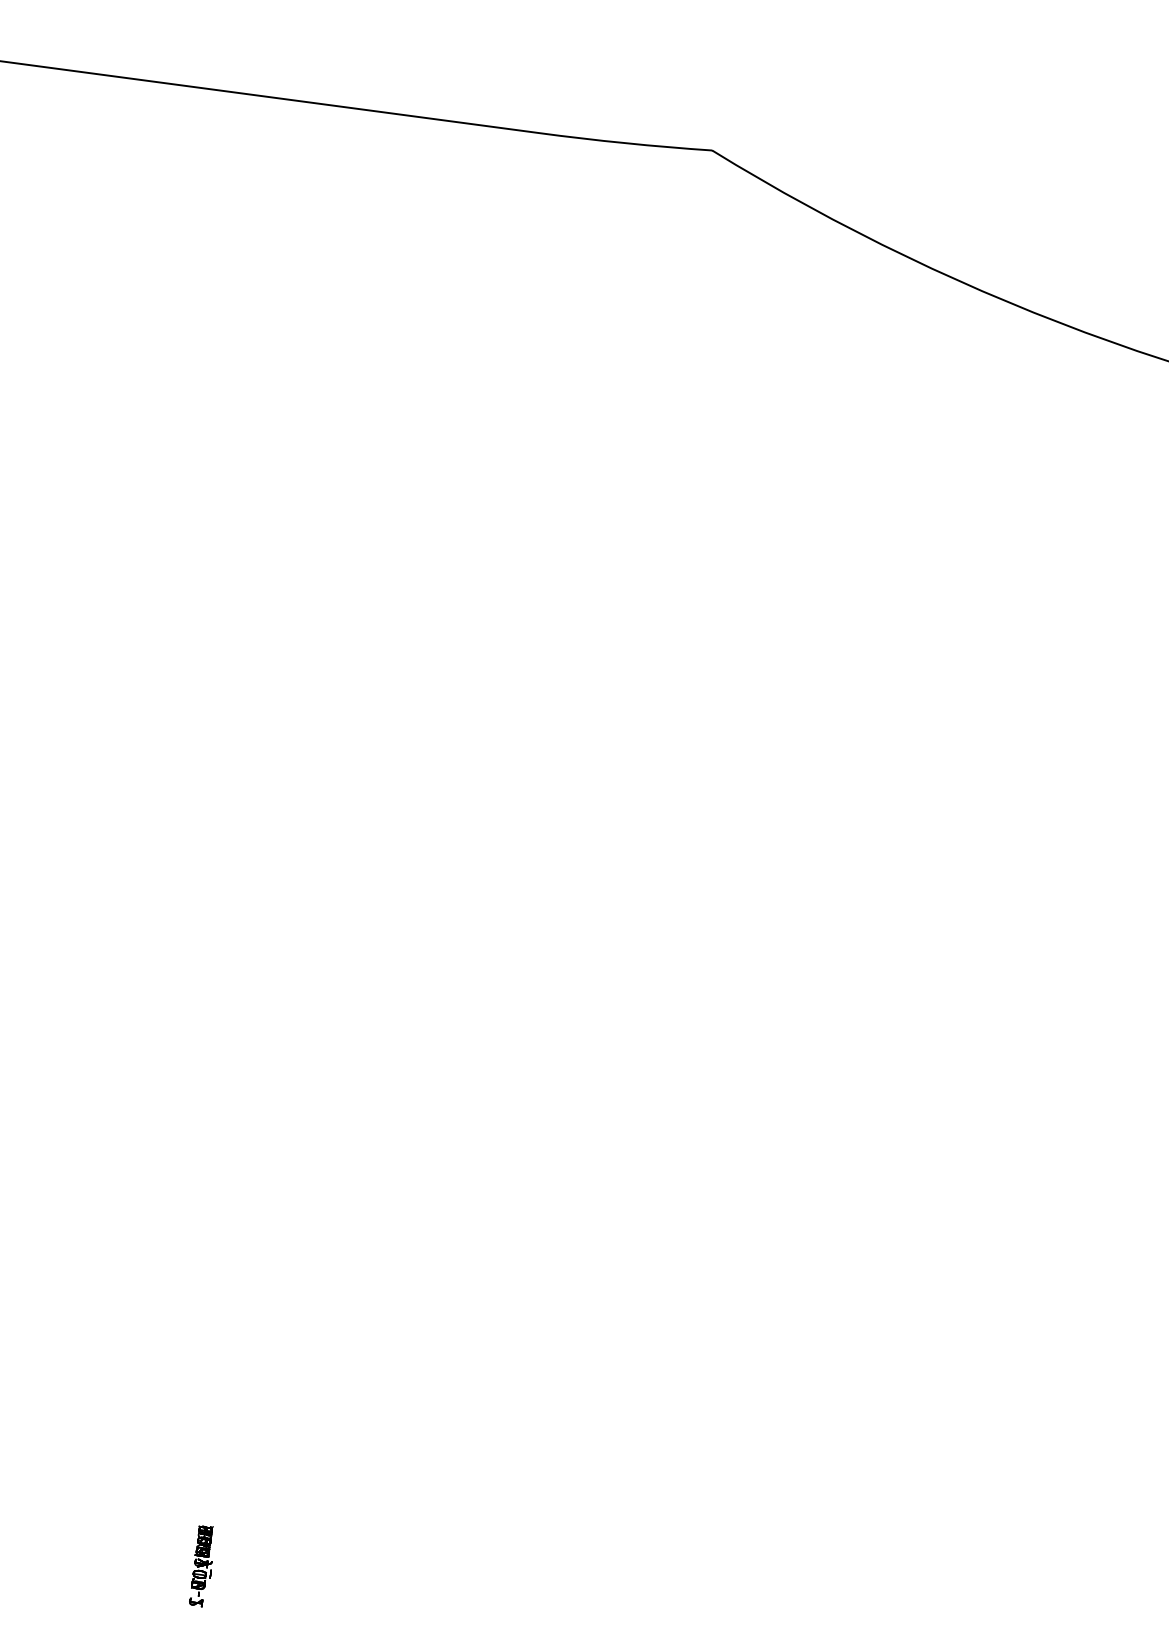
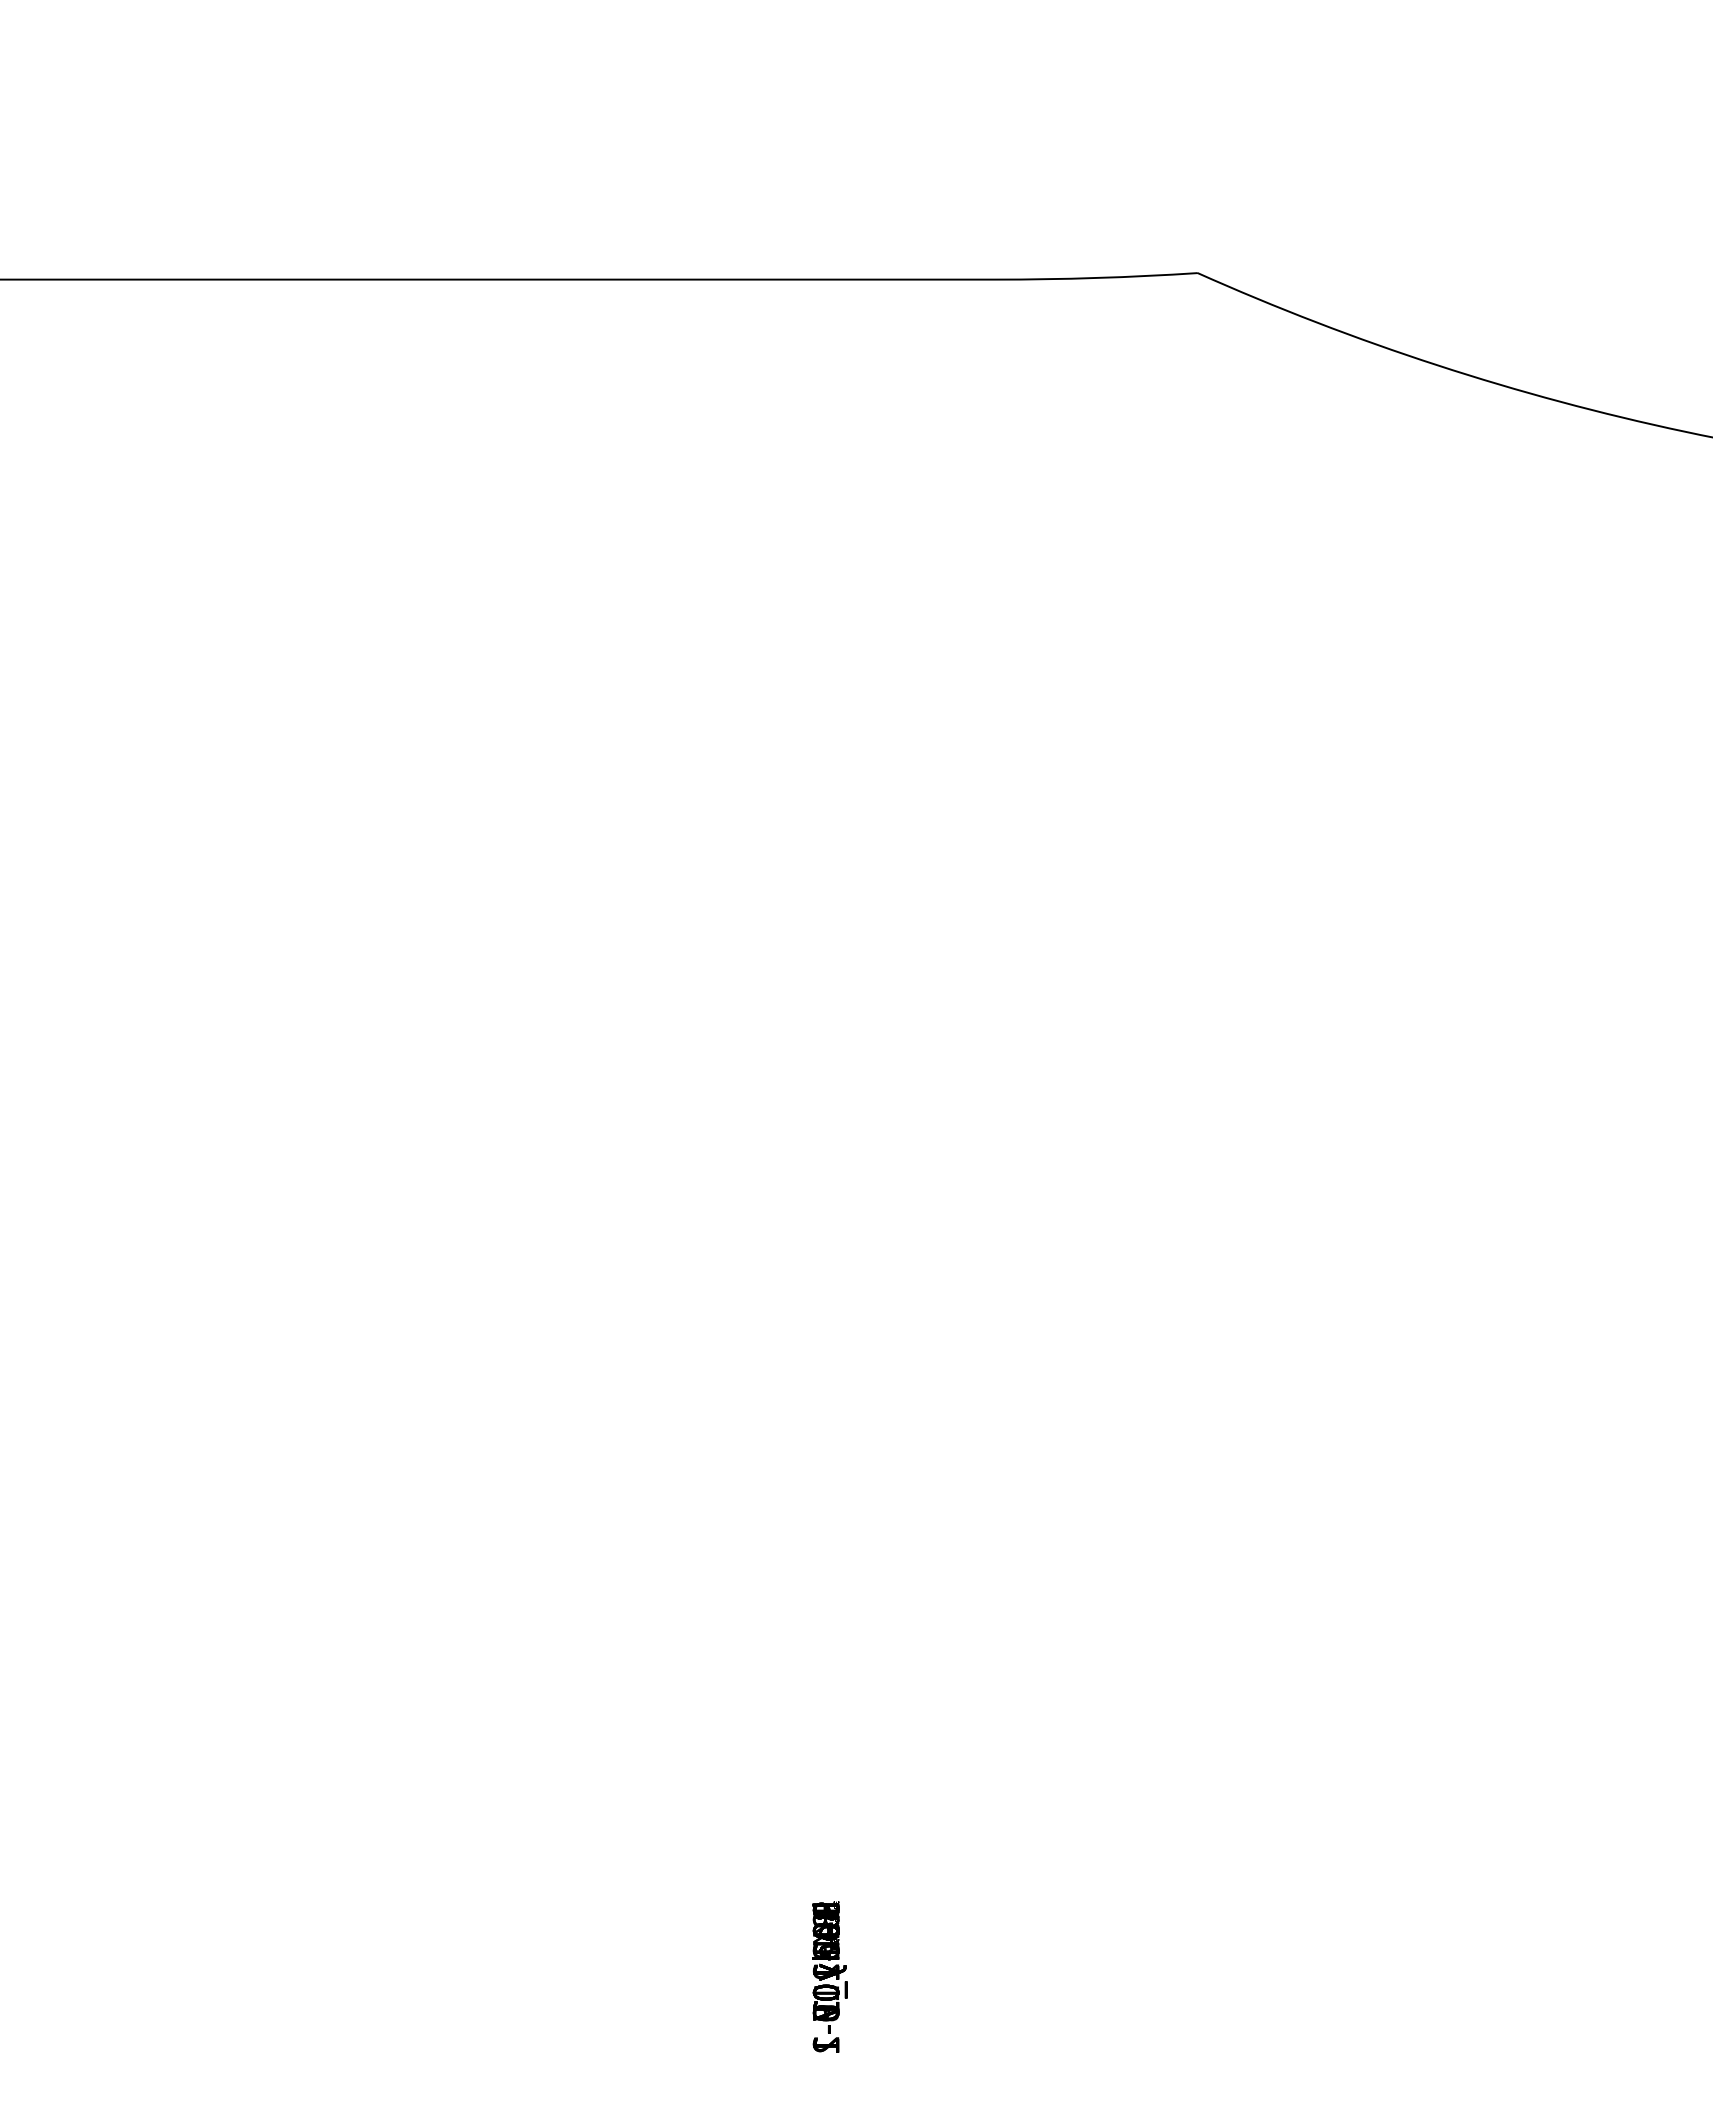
part: (202, 1565) -> (829, 1976), size x1.6

